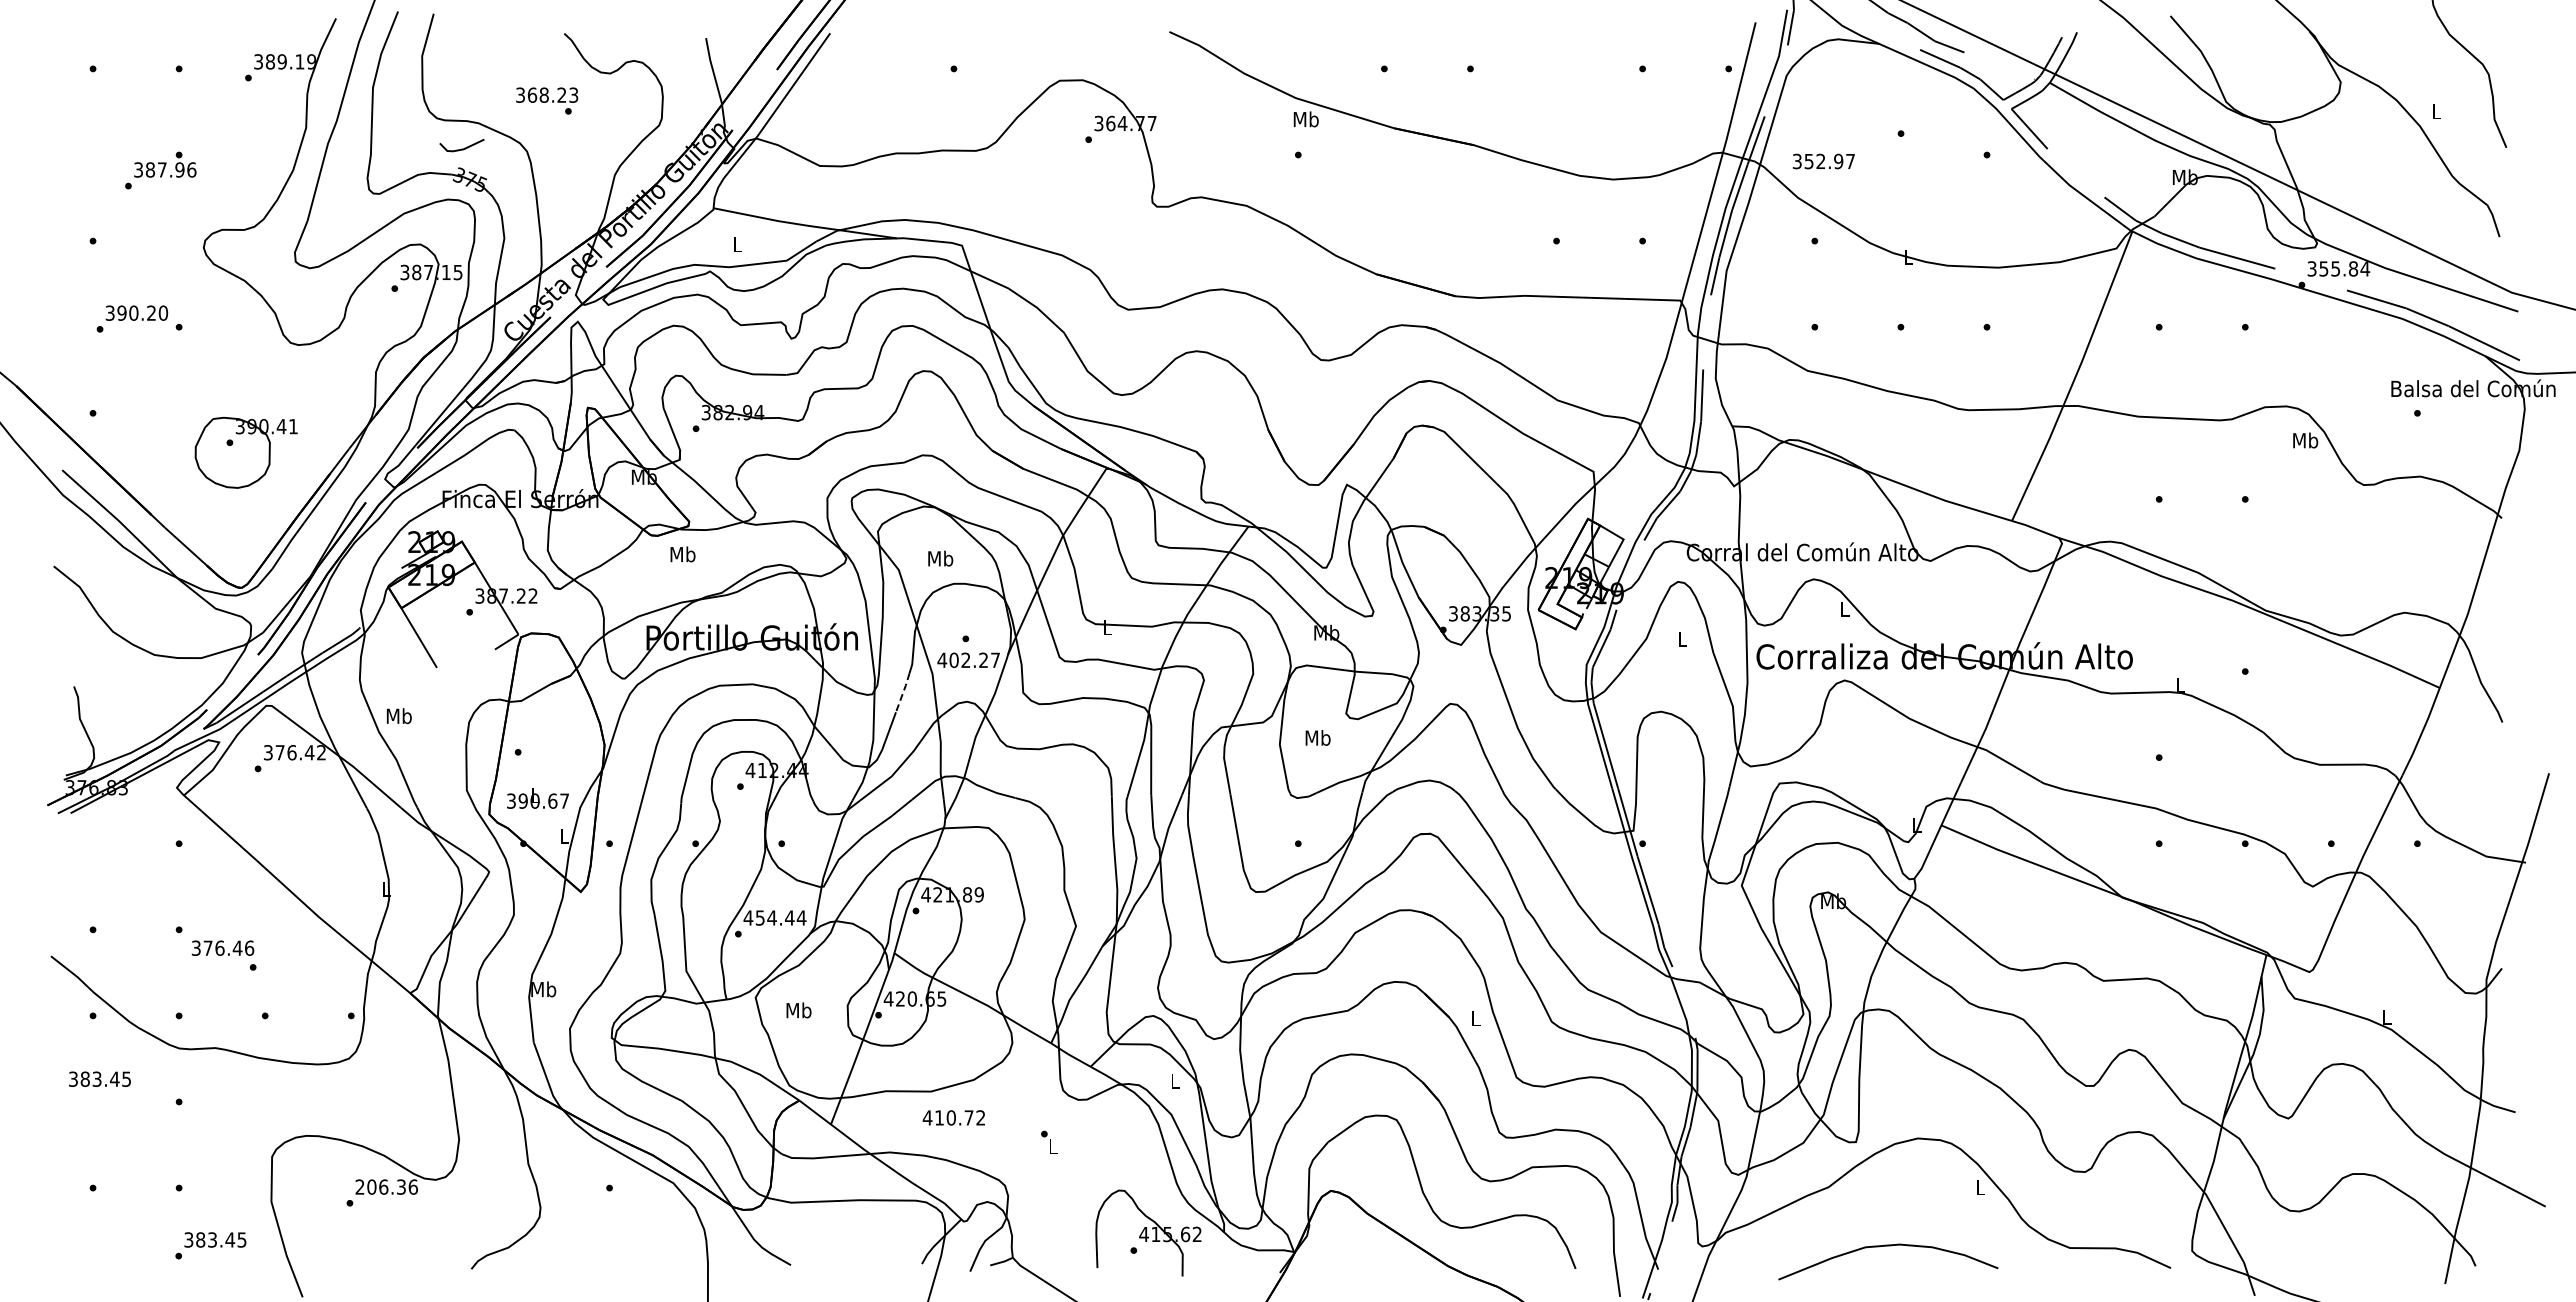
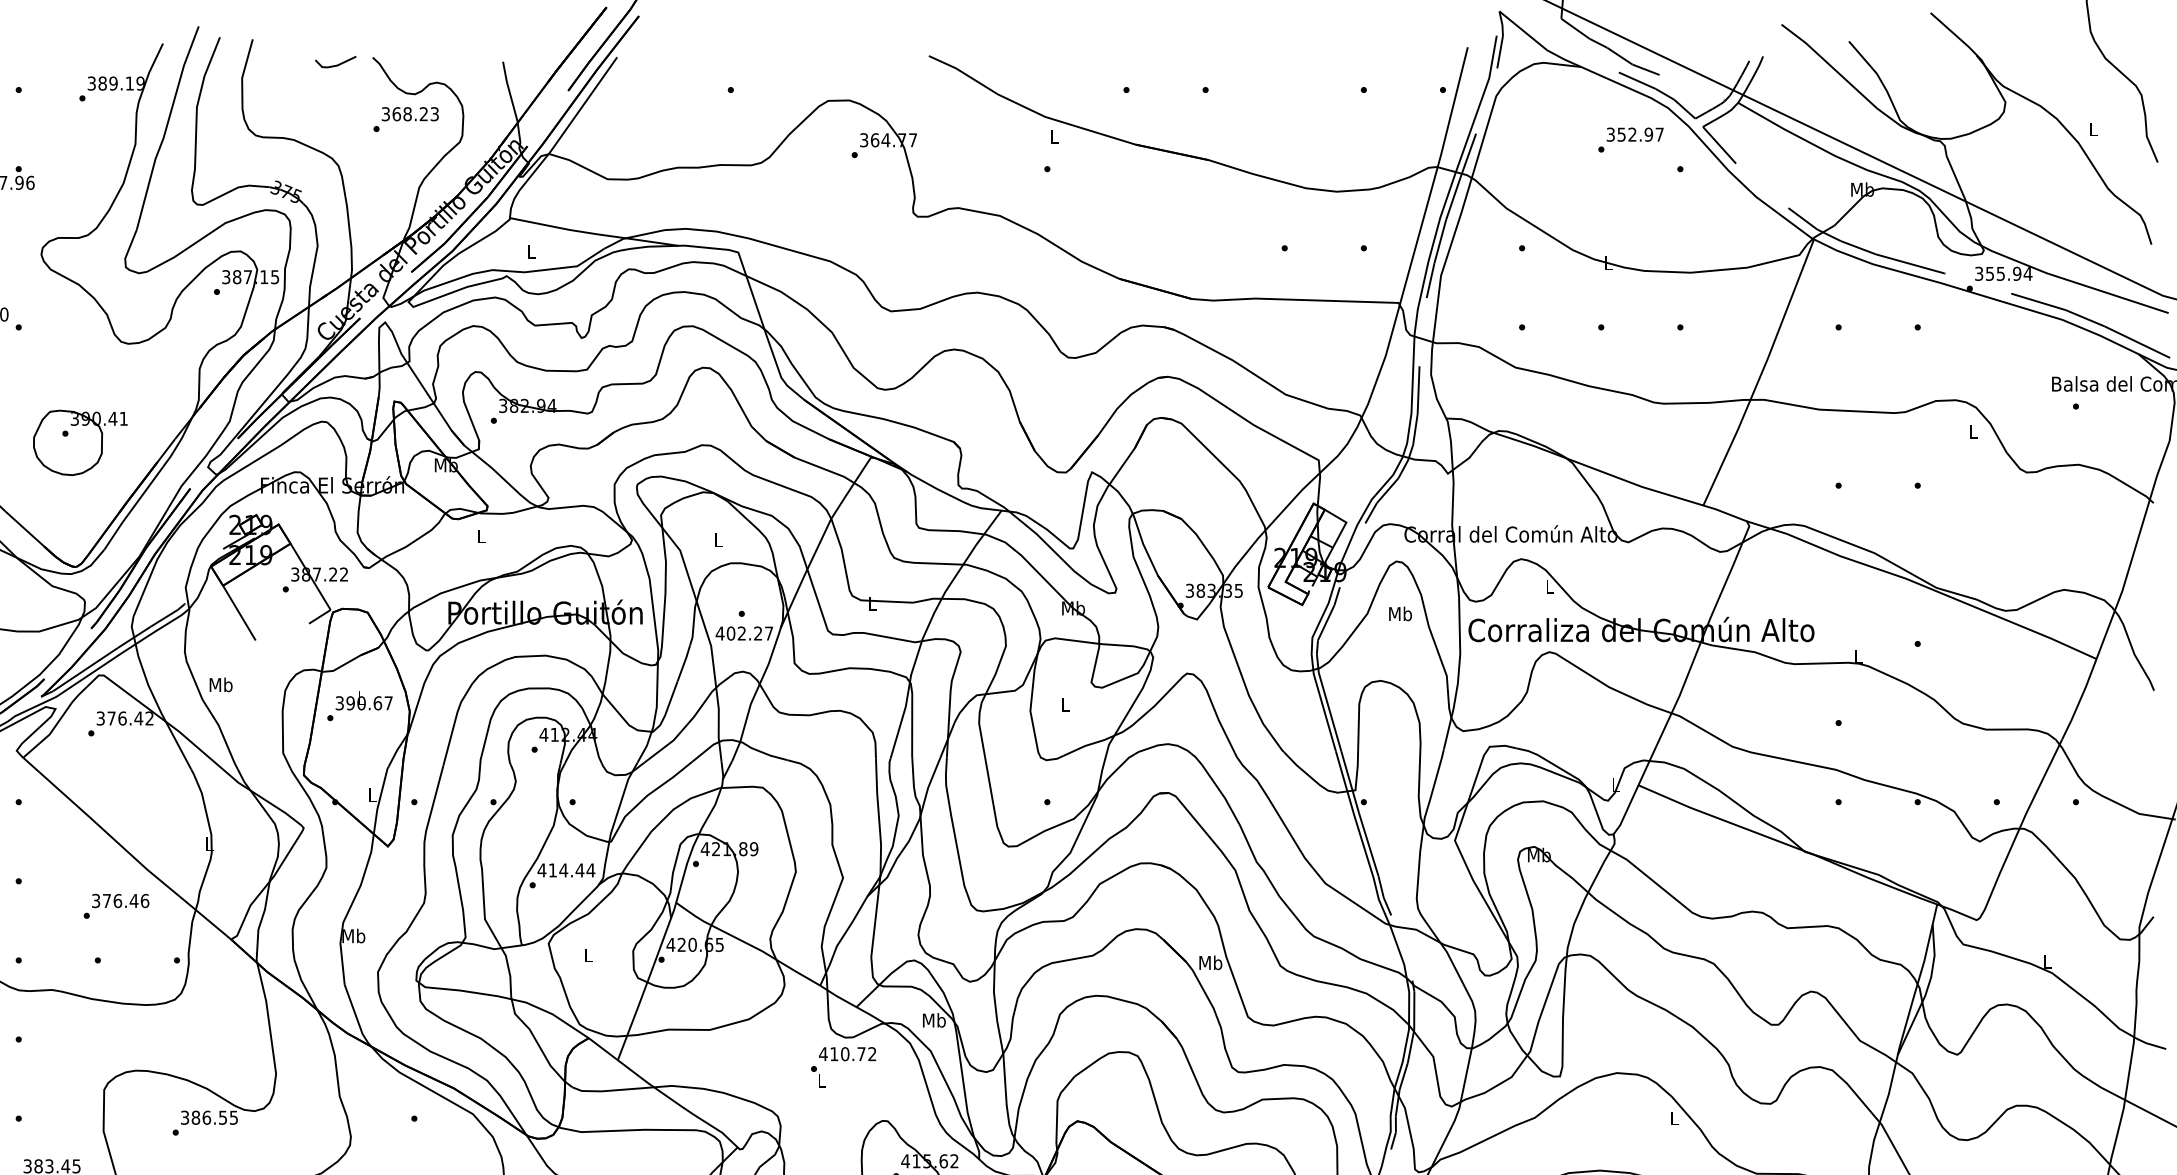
text: (547, 94) -> (410, 113), moved
text: (1305, 119) -> (1053, 136), Mb -> L
line: (461, 148) -> (335, 64), moved
text: (1823, 161) -> (1634, 134), moved
text: (2353, 268) -> (2017, 273), 355.84 -> 355.94
text: (2305, 440) -> (1973, 431), Mb -> L
text: (682, 554) -> (481, 536), Mb -> L
text: (940, 558) -> (718, 540), Mb -> L
text: (1682, 638) -> (1400, 613), L -> Mb
line: (903, 692) -> (684, 663), dashed -> solid
text: (1317, 737) -> (1065, 704), Mb -> L
text: (537, 798) -> (363, 700), moved
text: (759, 917) -> (552, 869), 454.44 -> 414.44
text: (222, 947) -> (120, 900), moved
text: (798, 1010) -> (588, 955), Mb -> L
text: (1475, 1018) -> (1210, 962), L -> Mb
text: (1174, 1081) -> (933, 1020), L -> Mb
text: (953, 1117) -> (847, 1053), moved
text: (386, 1186) -> (209, 1117), 206.36 -> 386.55

